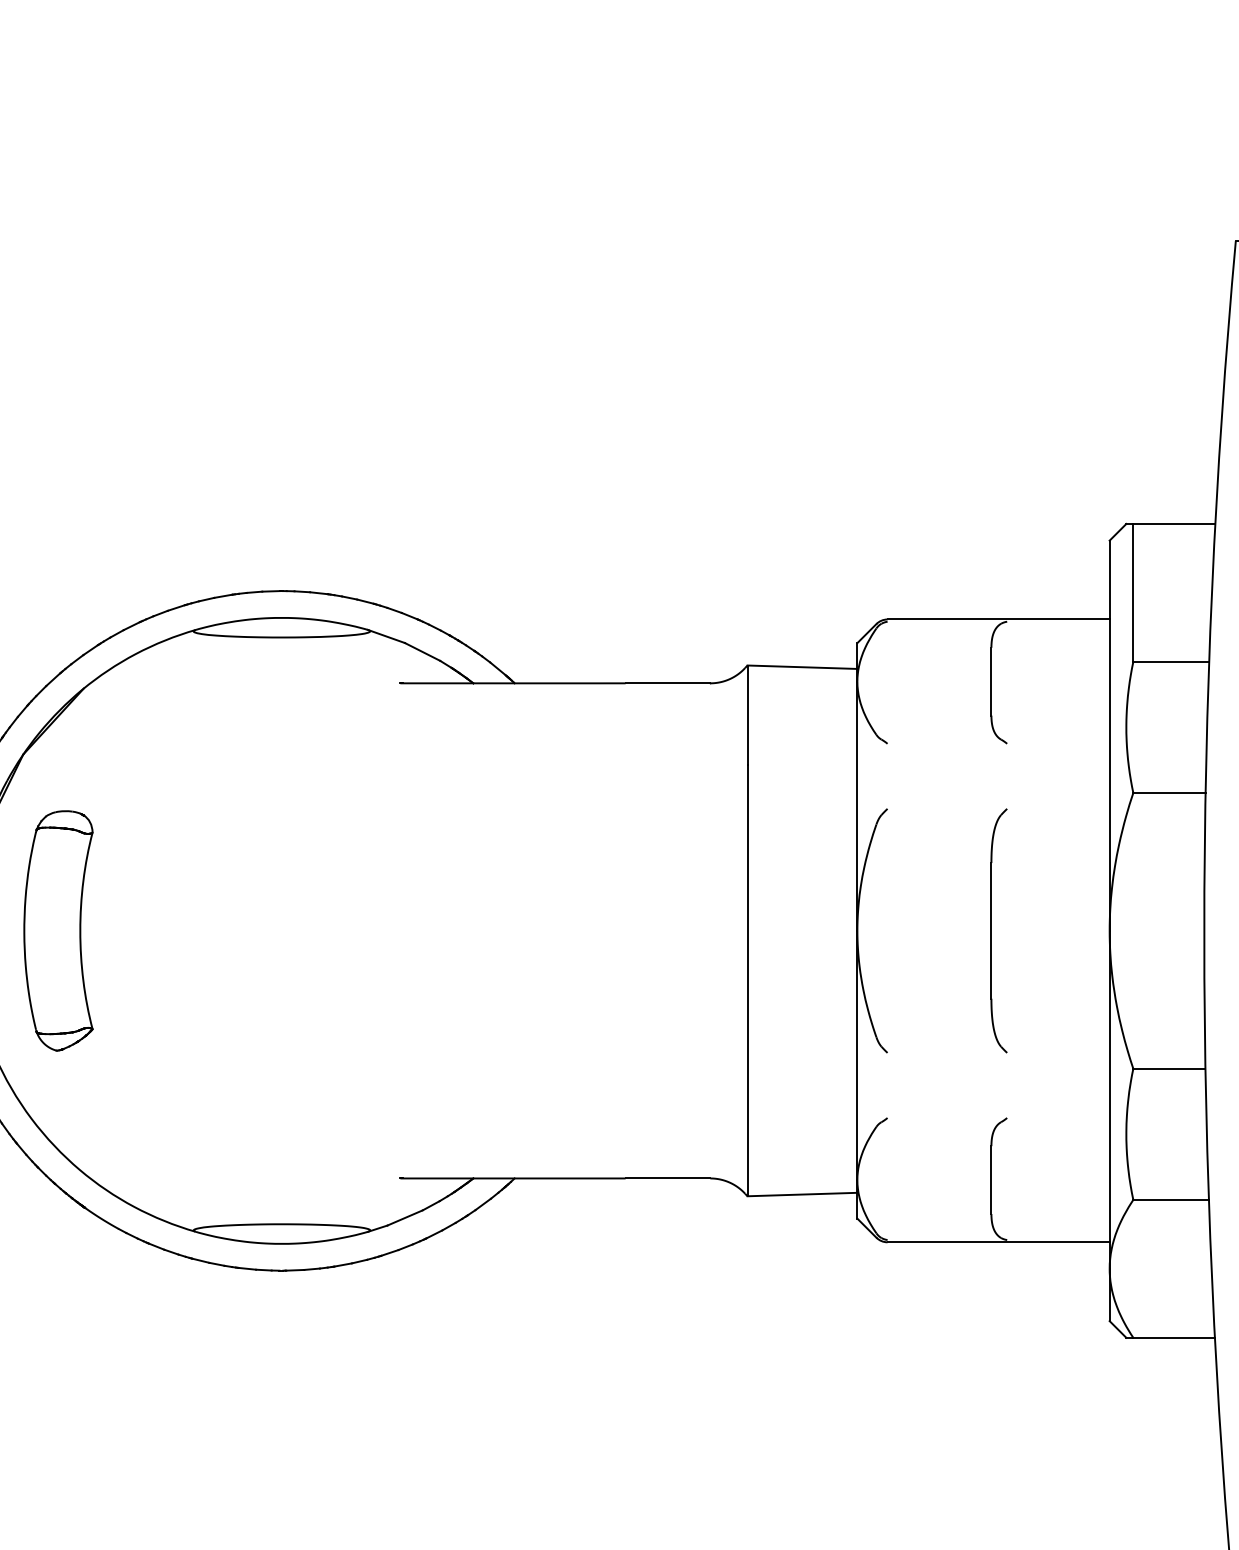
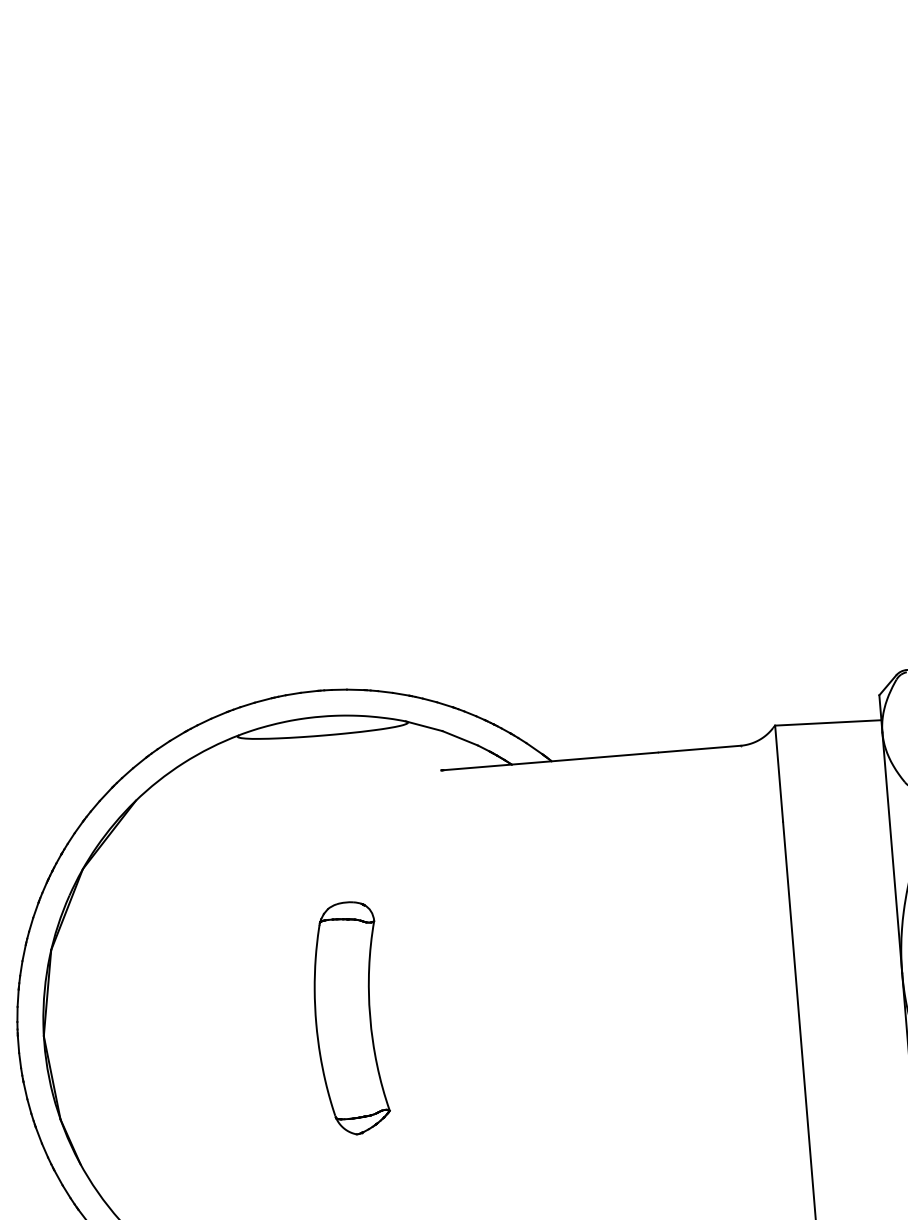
part: (58, 930) -> (349, 1018), moved

